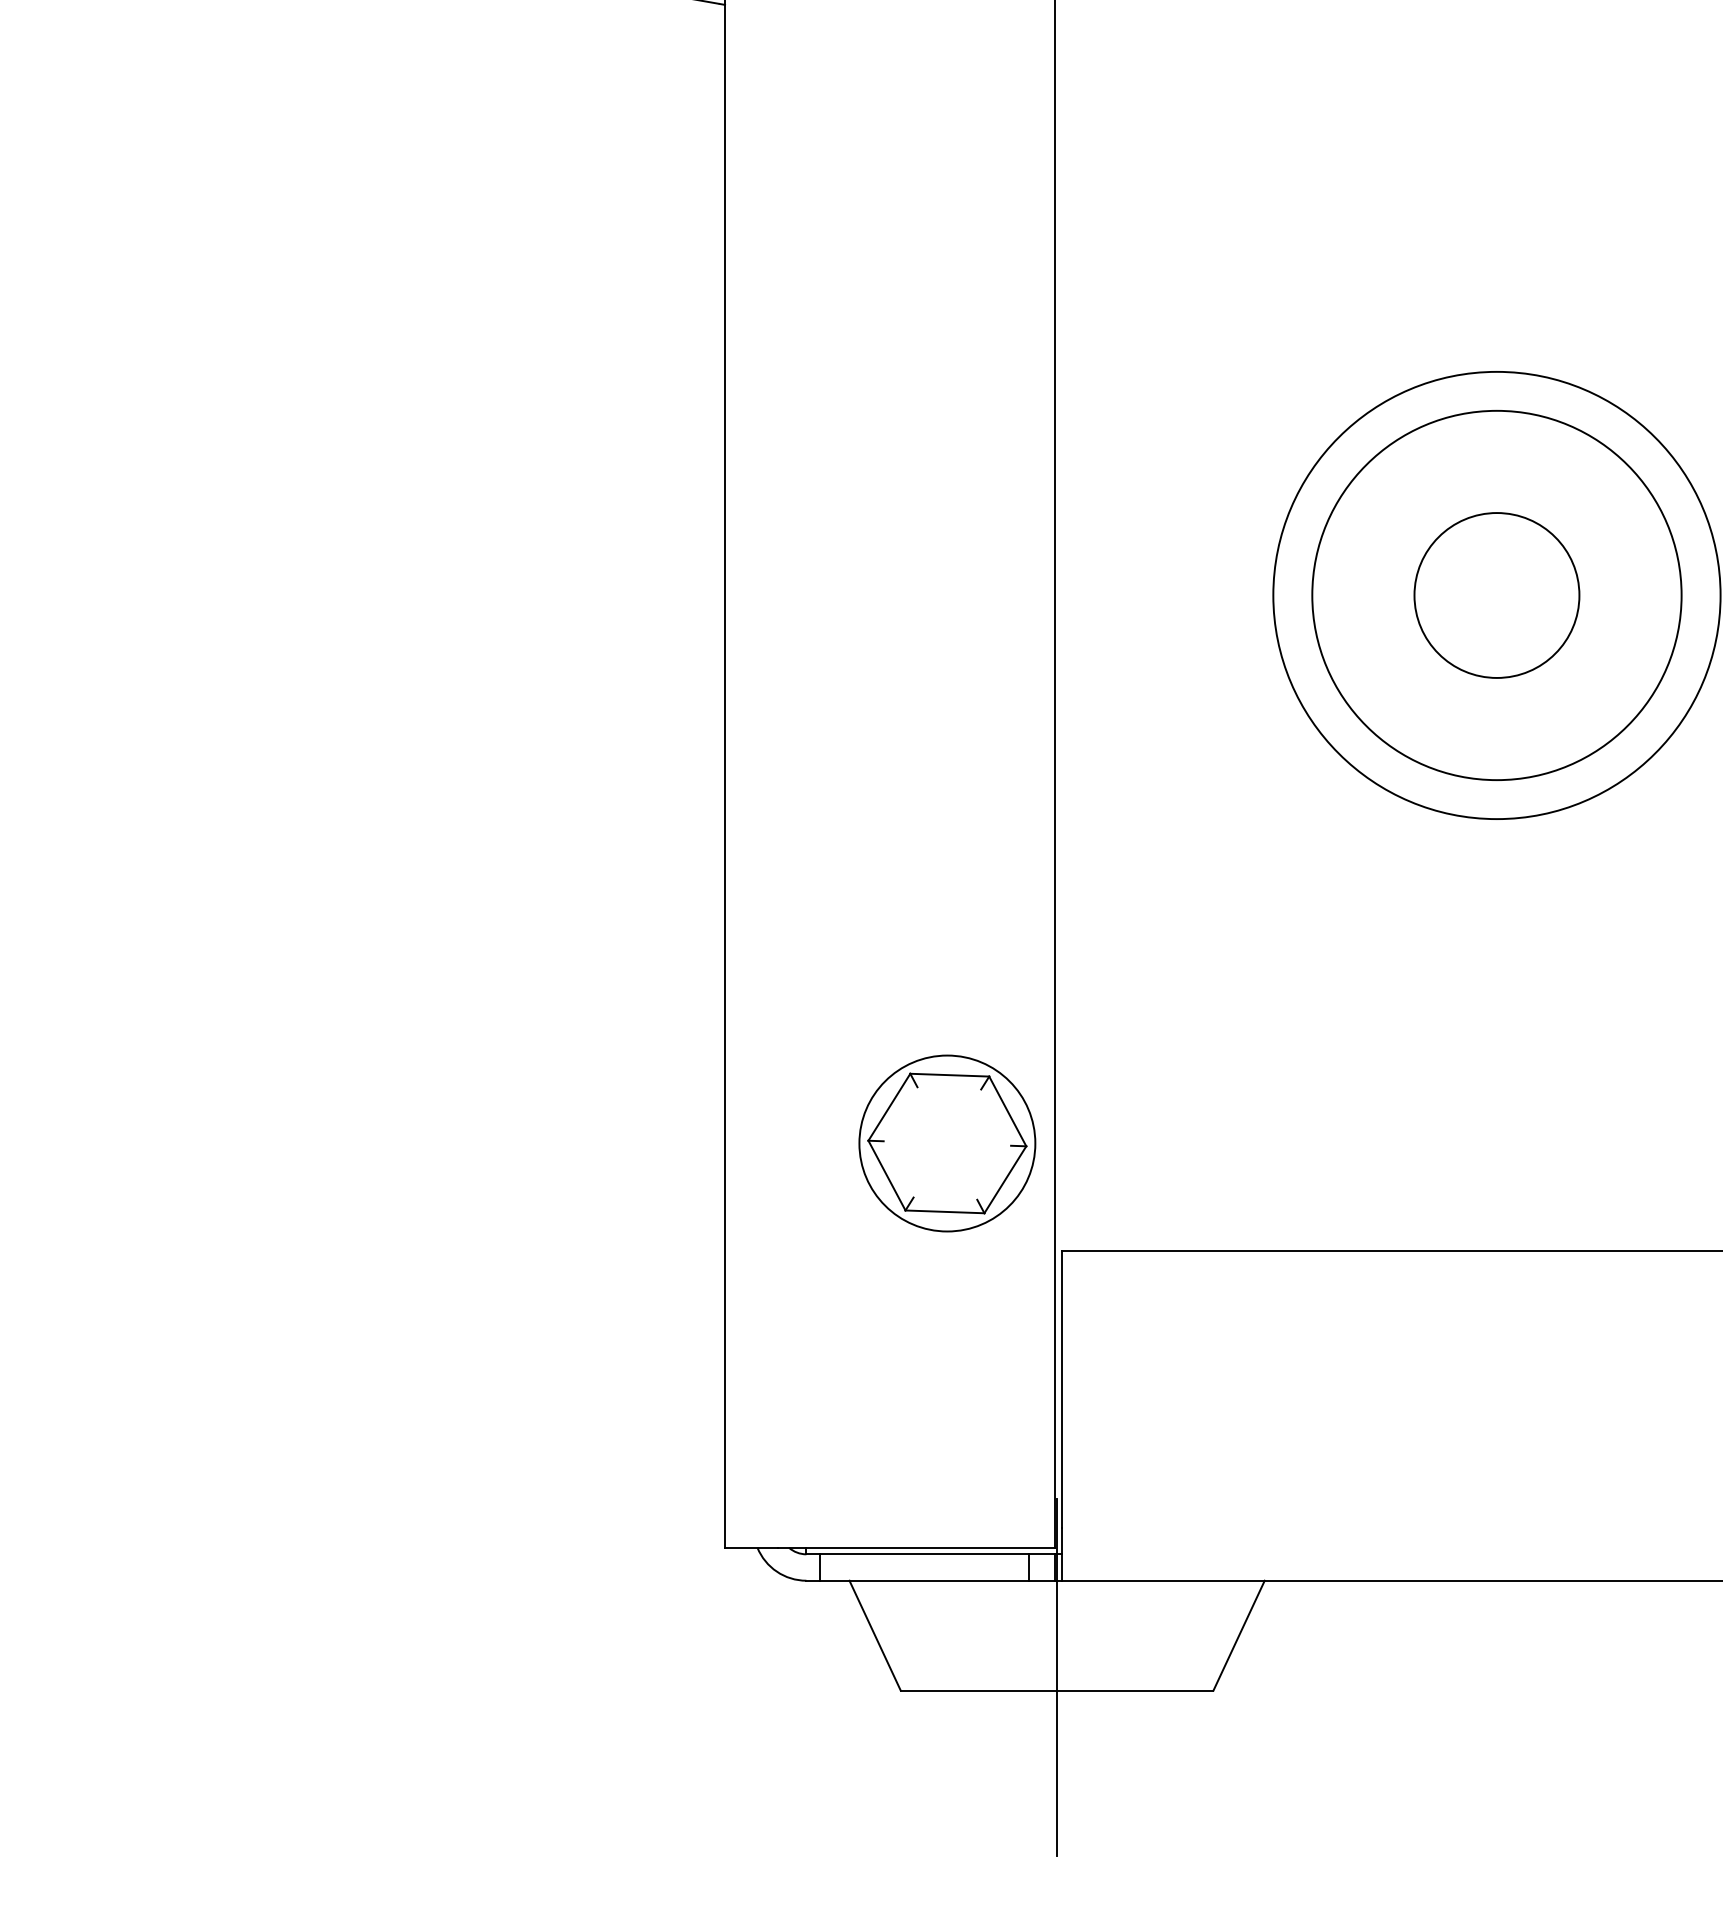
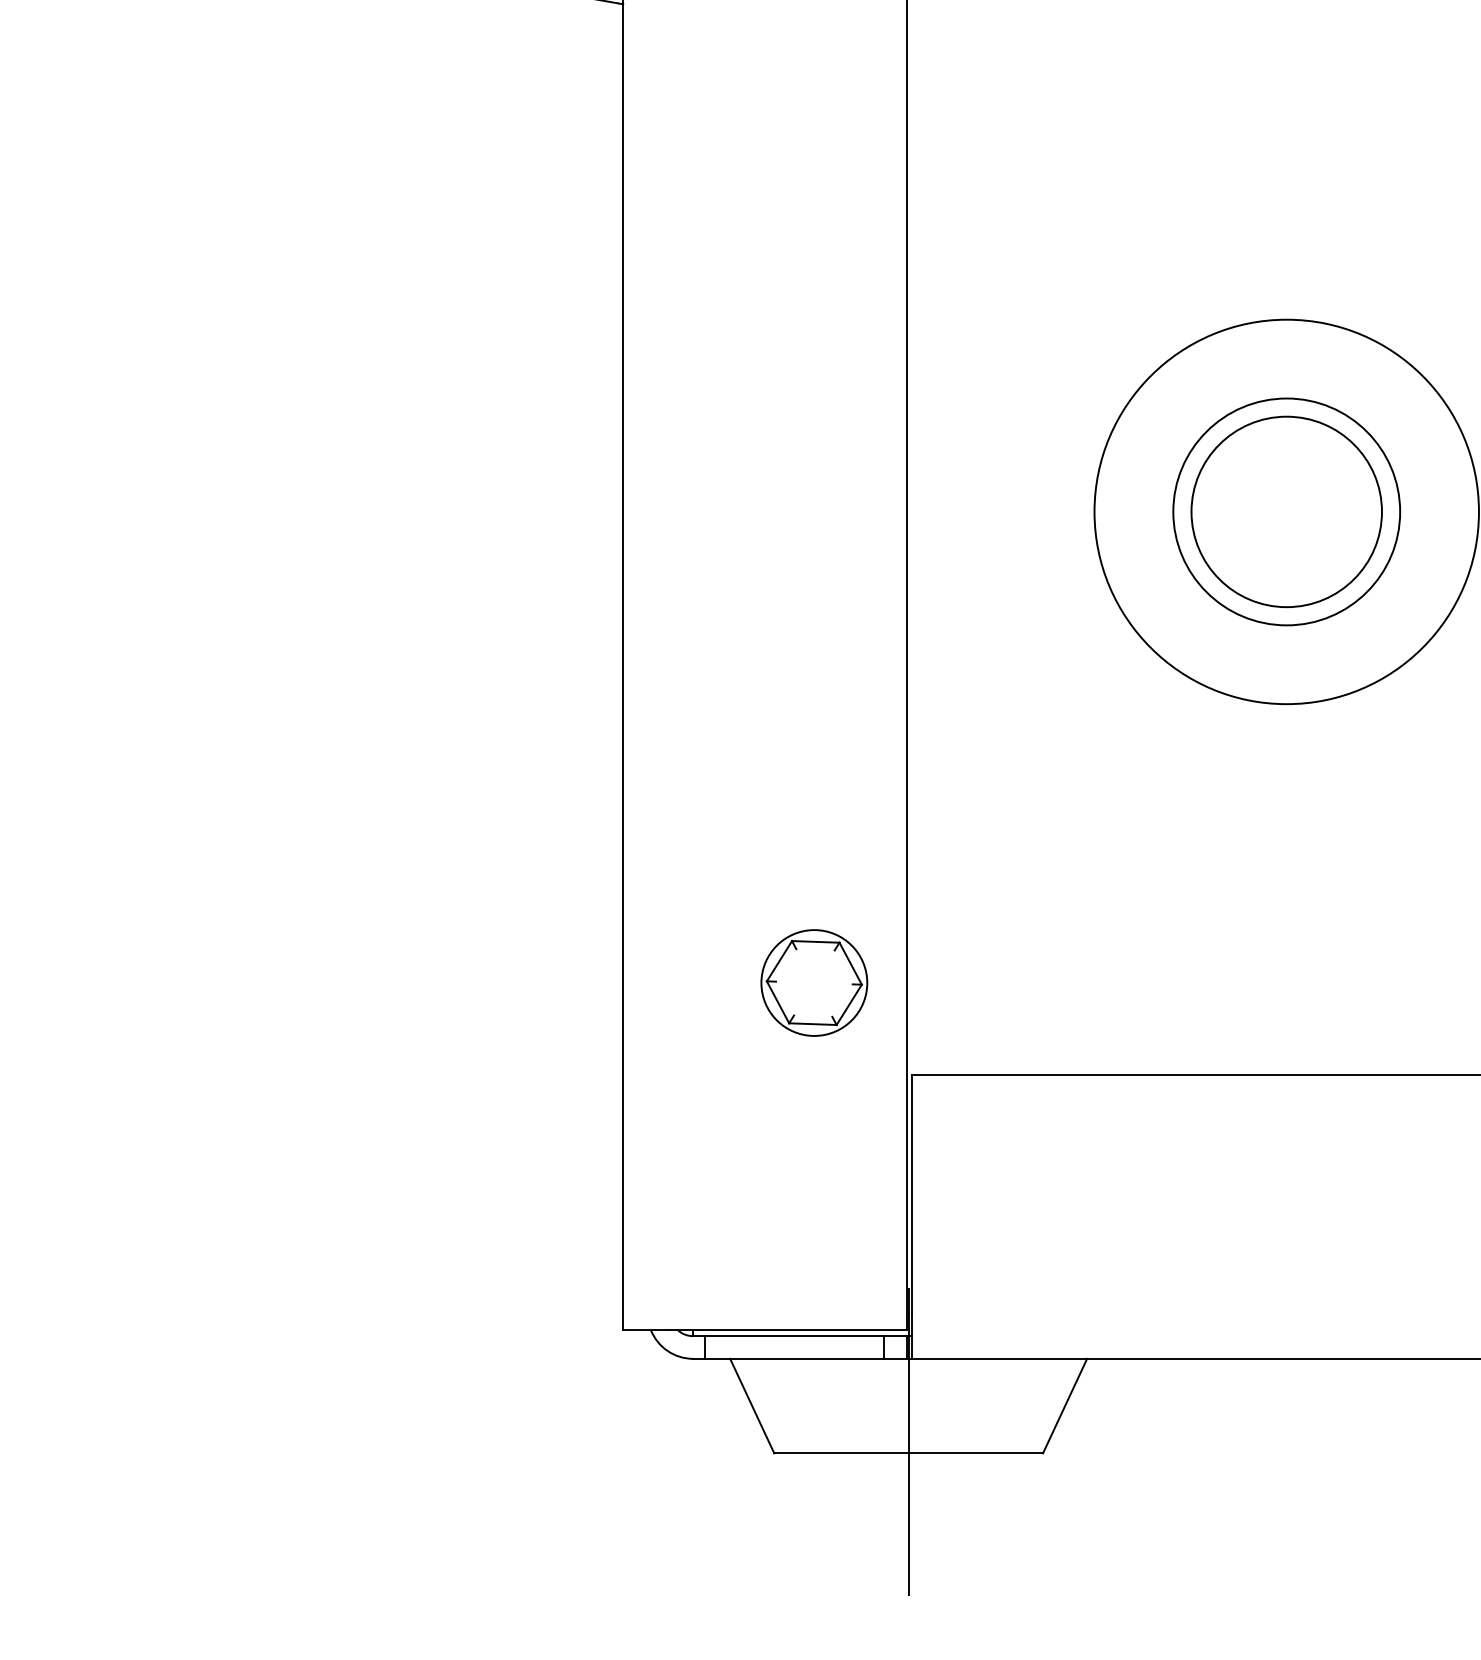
circle: (1496, 595) -> (1286, 511), size x0.6
circle: (1496, 595) -> (1286, 511), size x1.6
part: (947, 1143) -> (814, 983), size x0.7

